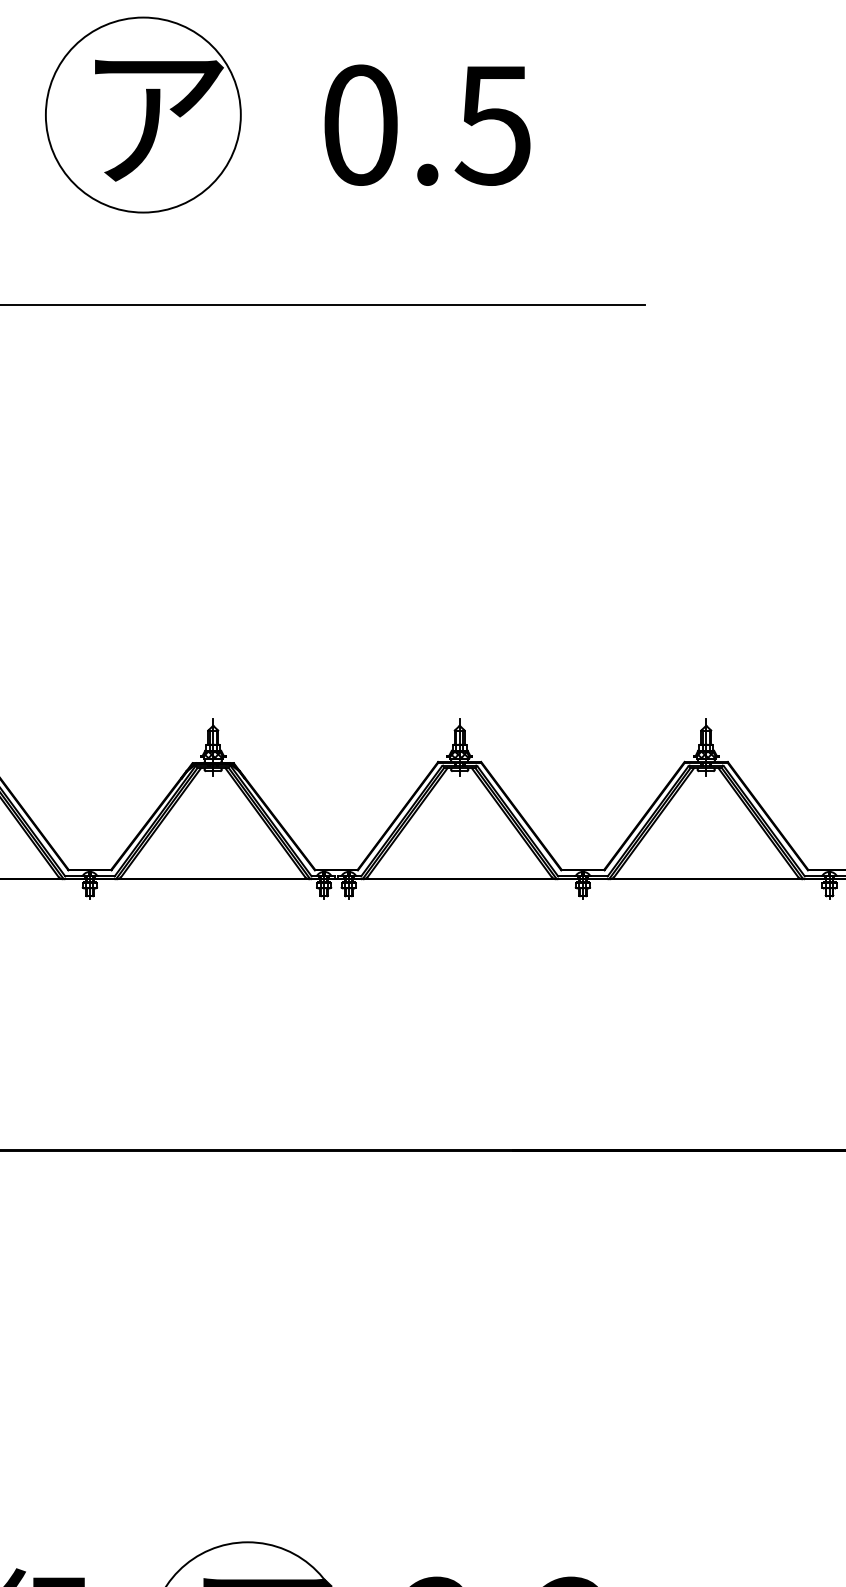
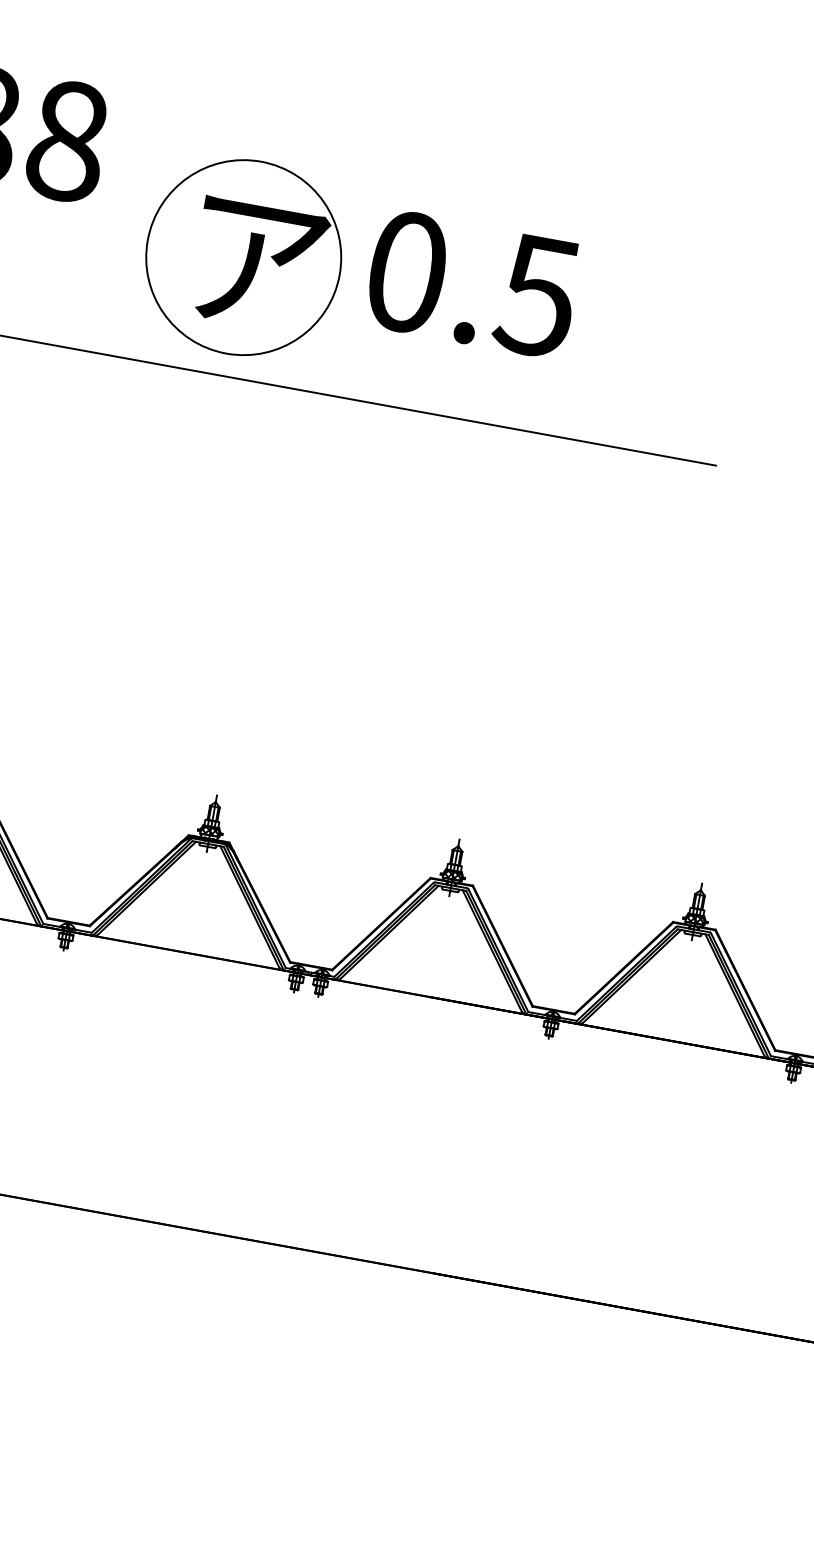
part: (143, 114) -> (243, 257), moved
text: (427, 124) -> (472, 283), moved

